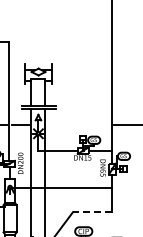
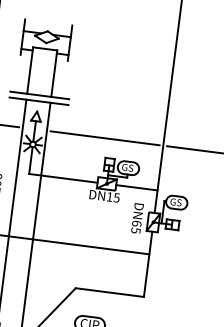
line: (78, 125) -> (104, 138), added
line: (92, 212) -> (109, 293), dashed -> solid

